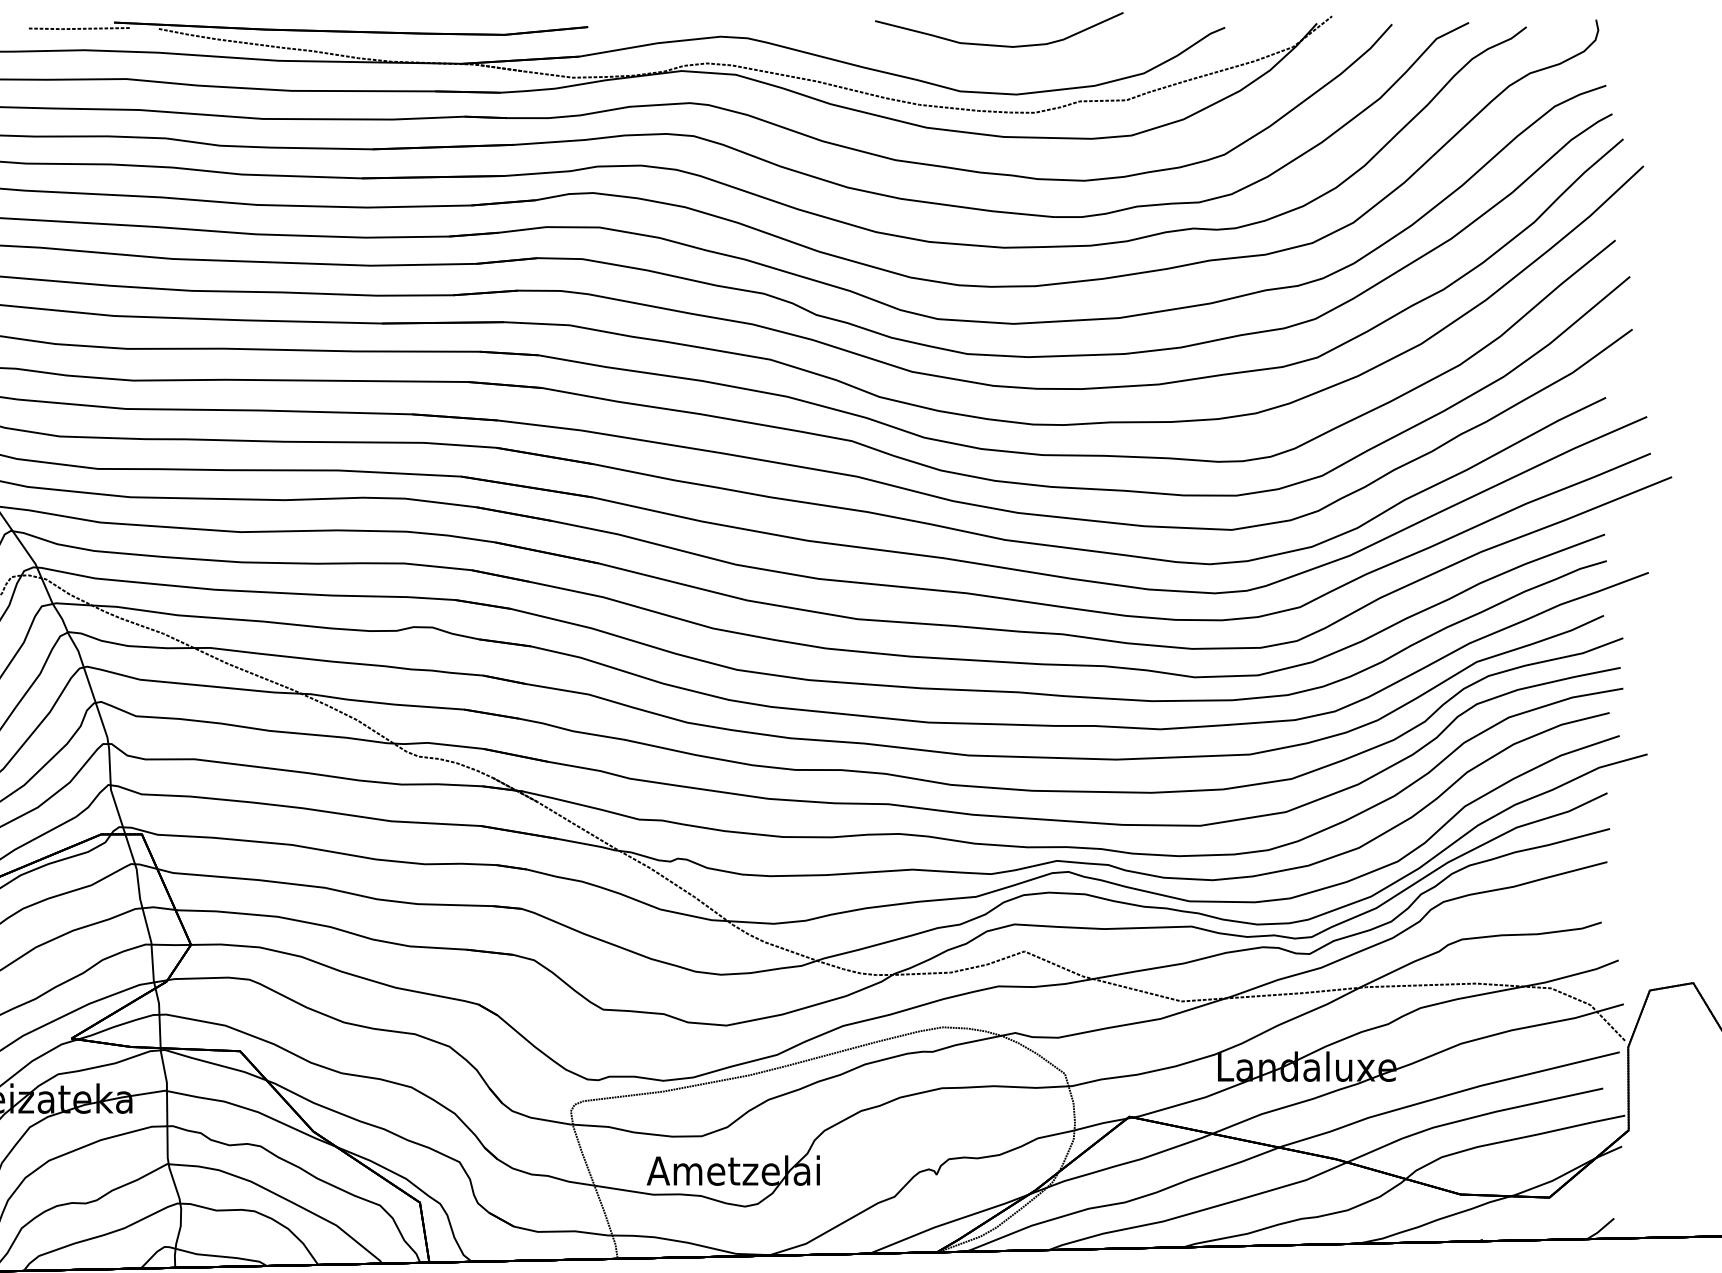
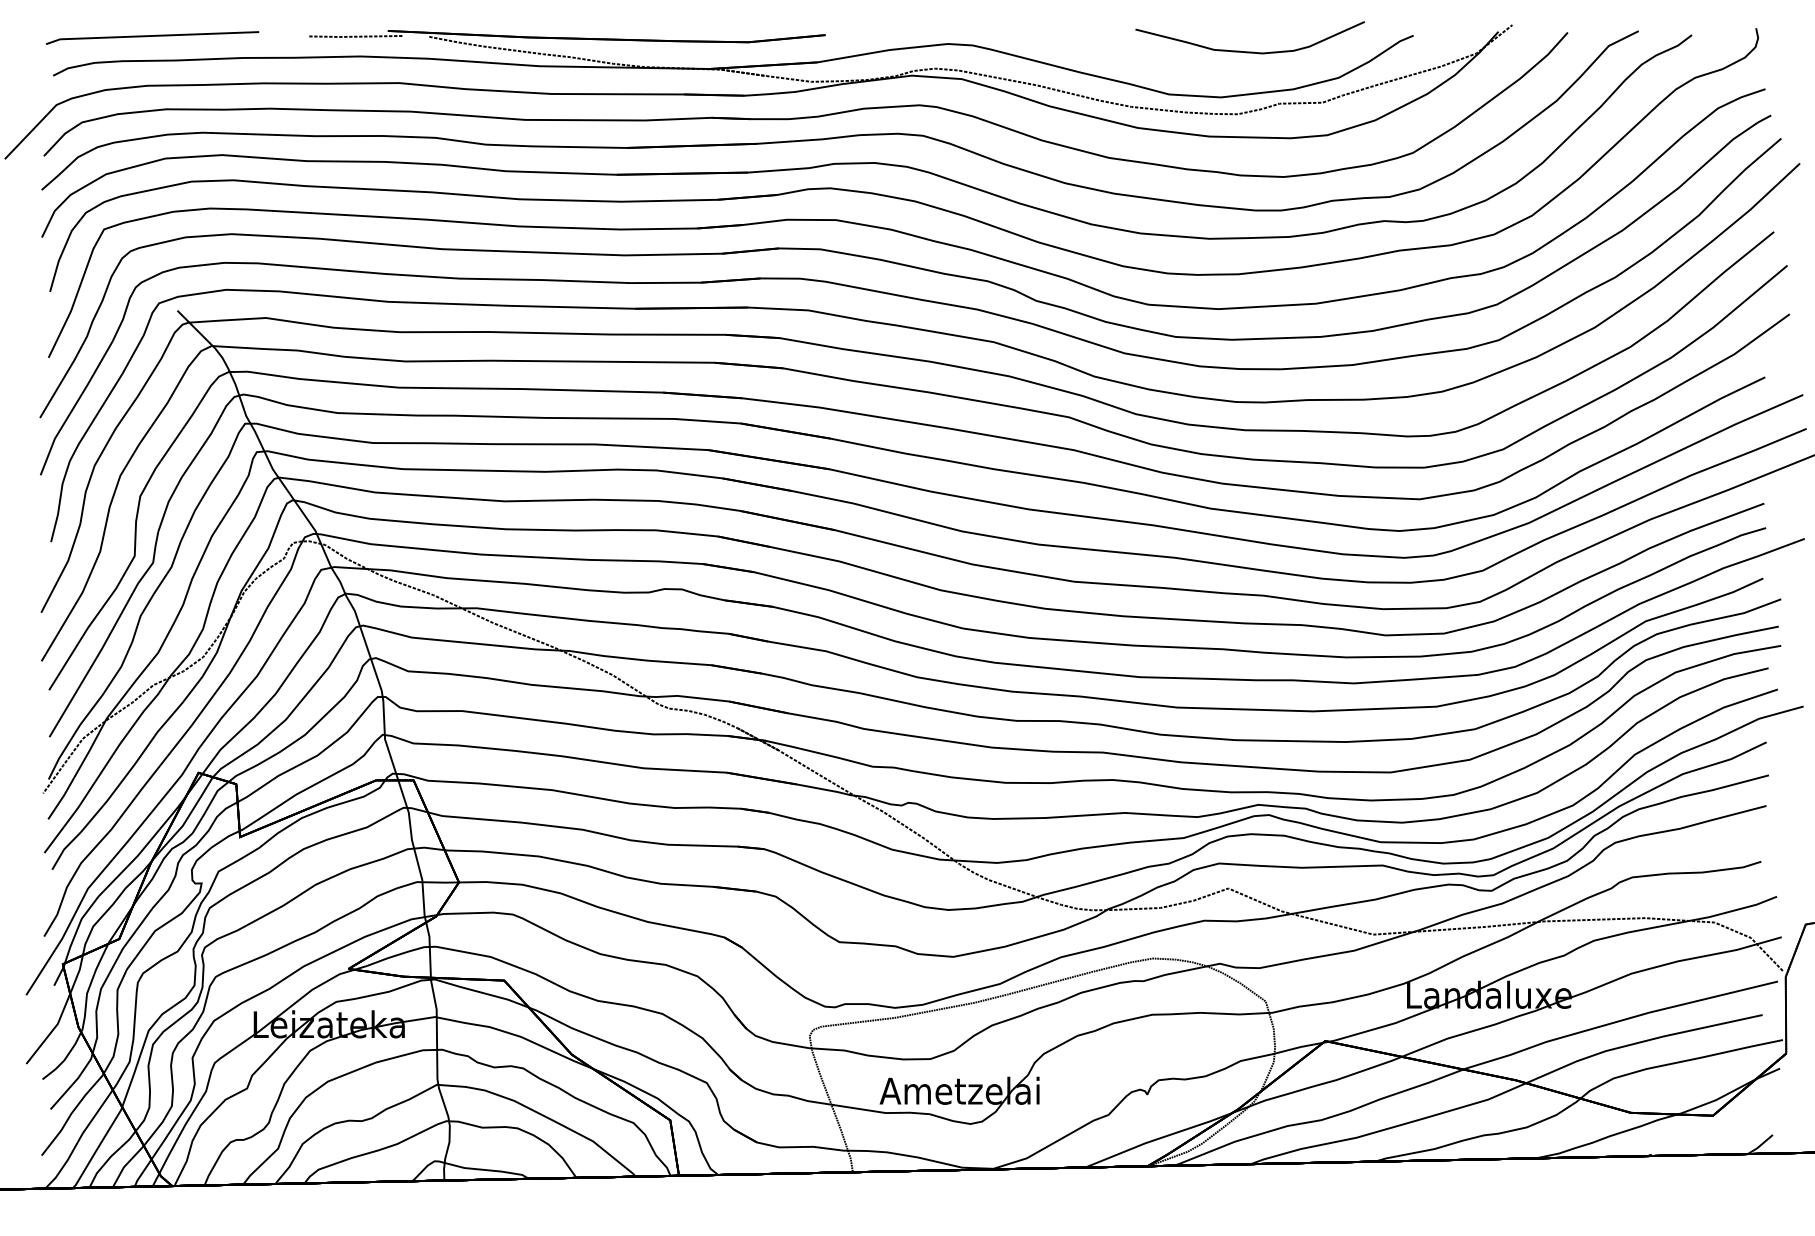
curve: (998, 44) -> (1249, 51), moved

